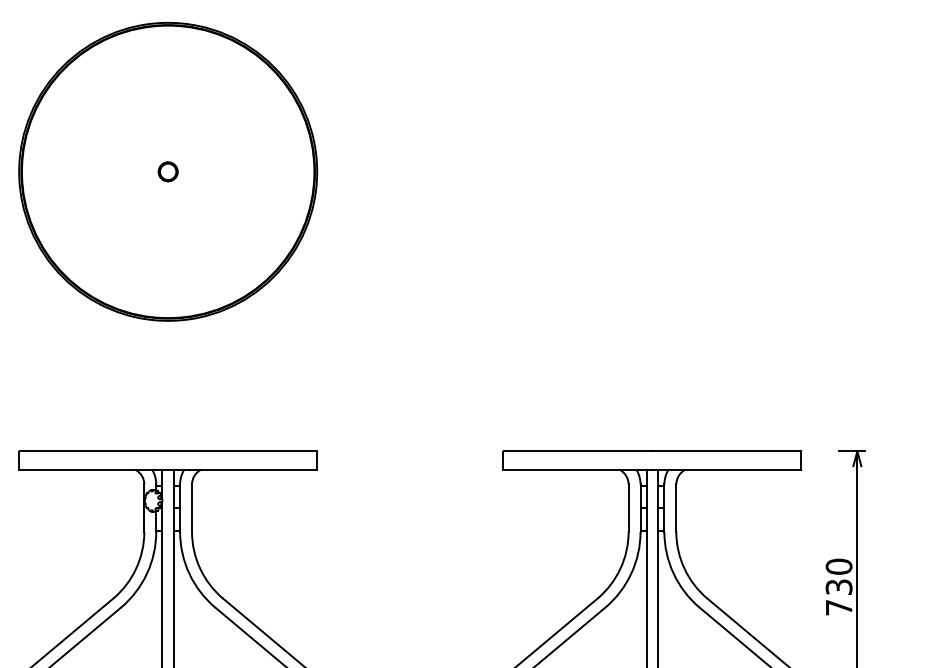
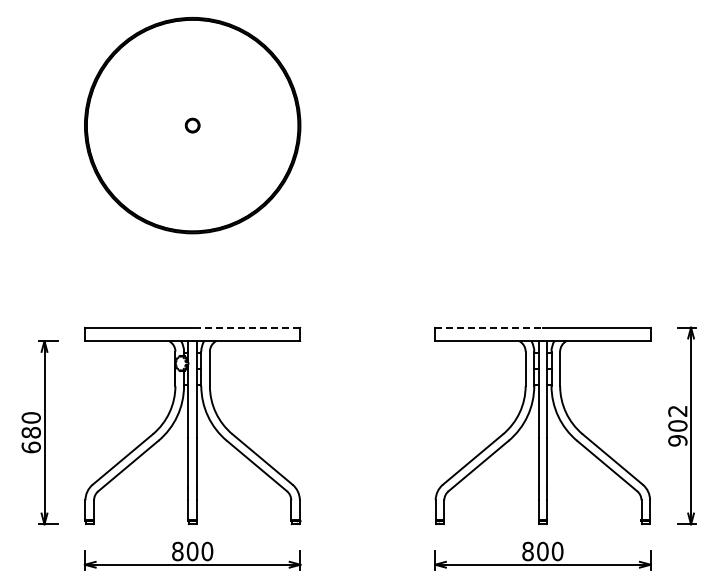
line: (242, 451) -> (246, 327), solid -> dashed
line: (578, 451) -> (489, 327), solid -> dashed
text: (838, 586) -> (677, 425), 730 -> 902

